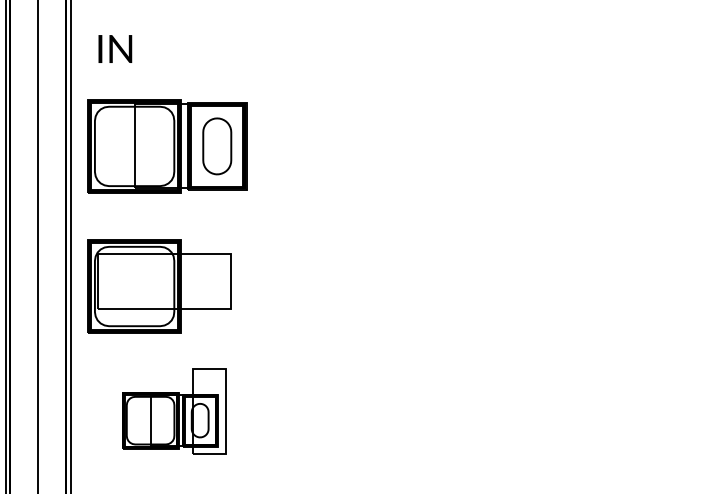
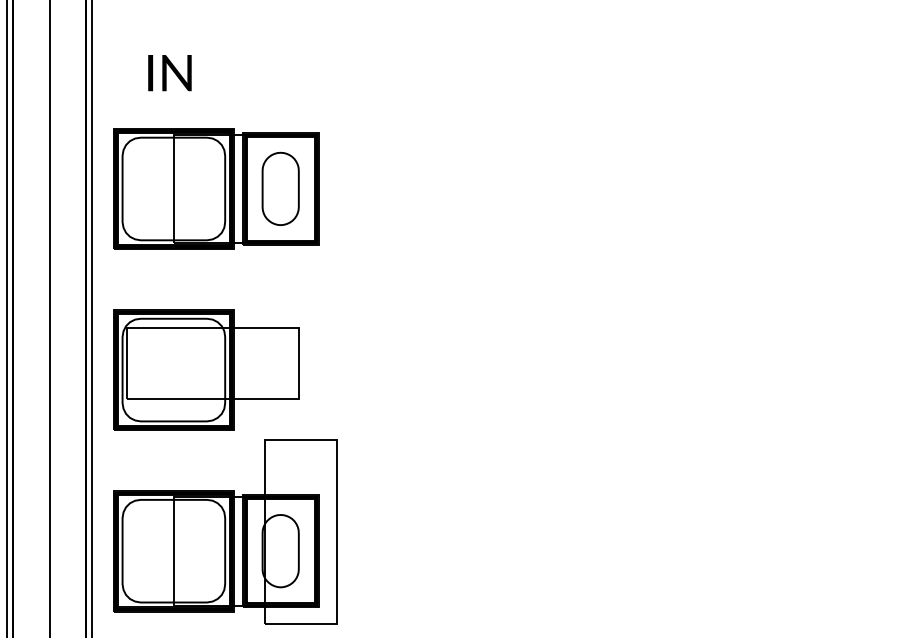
text: (115, 49) -> (169, 73), moved
part: (174, 411) -> (225, 531), size x1.67

